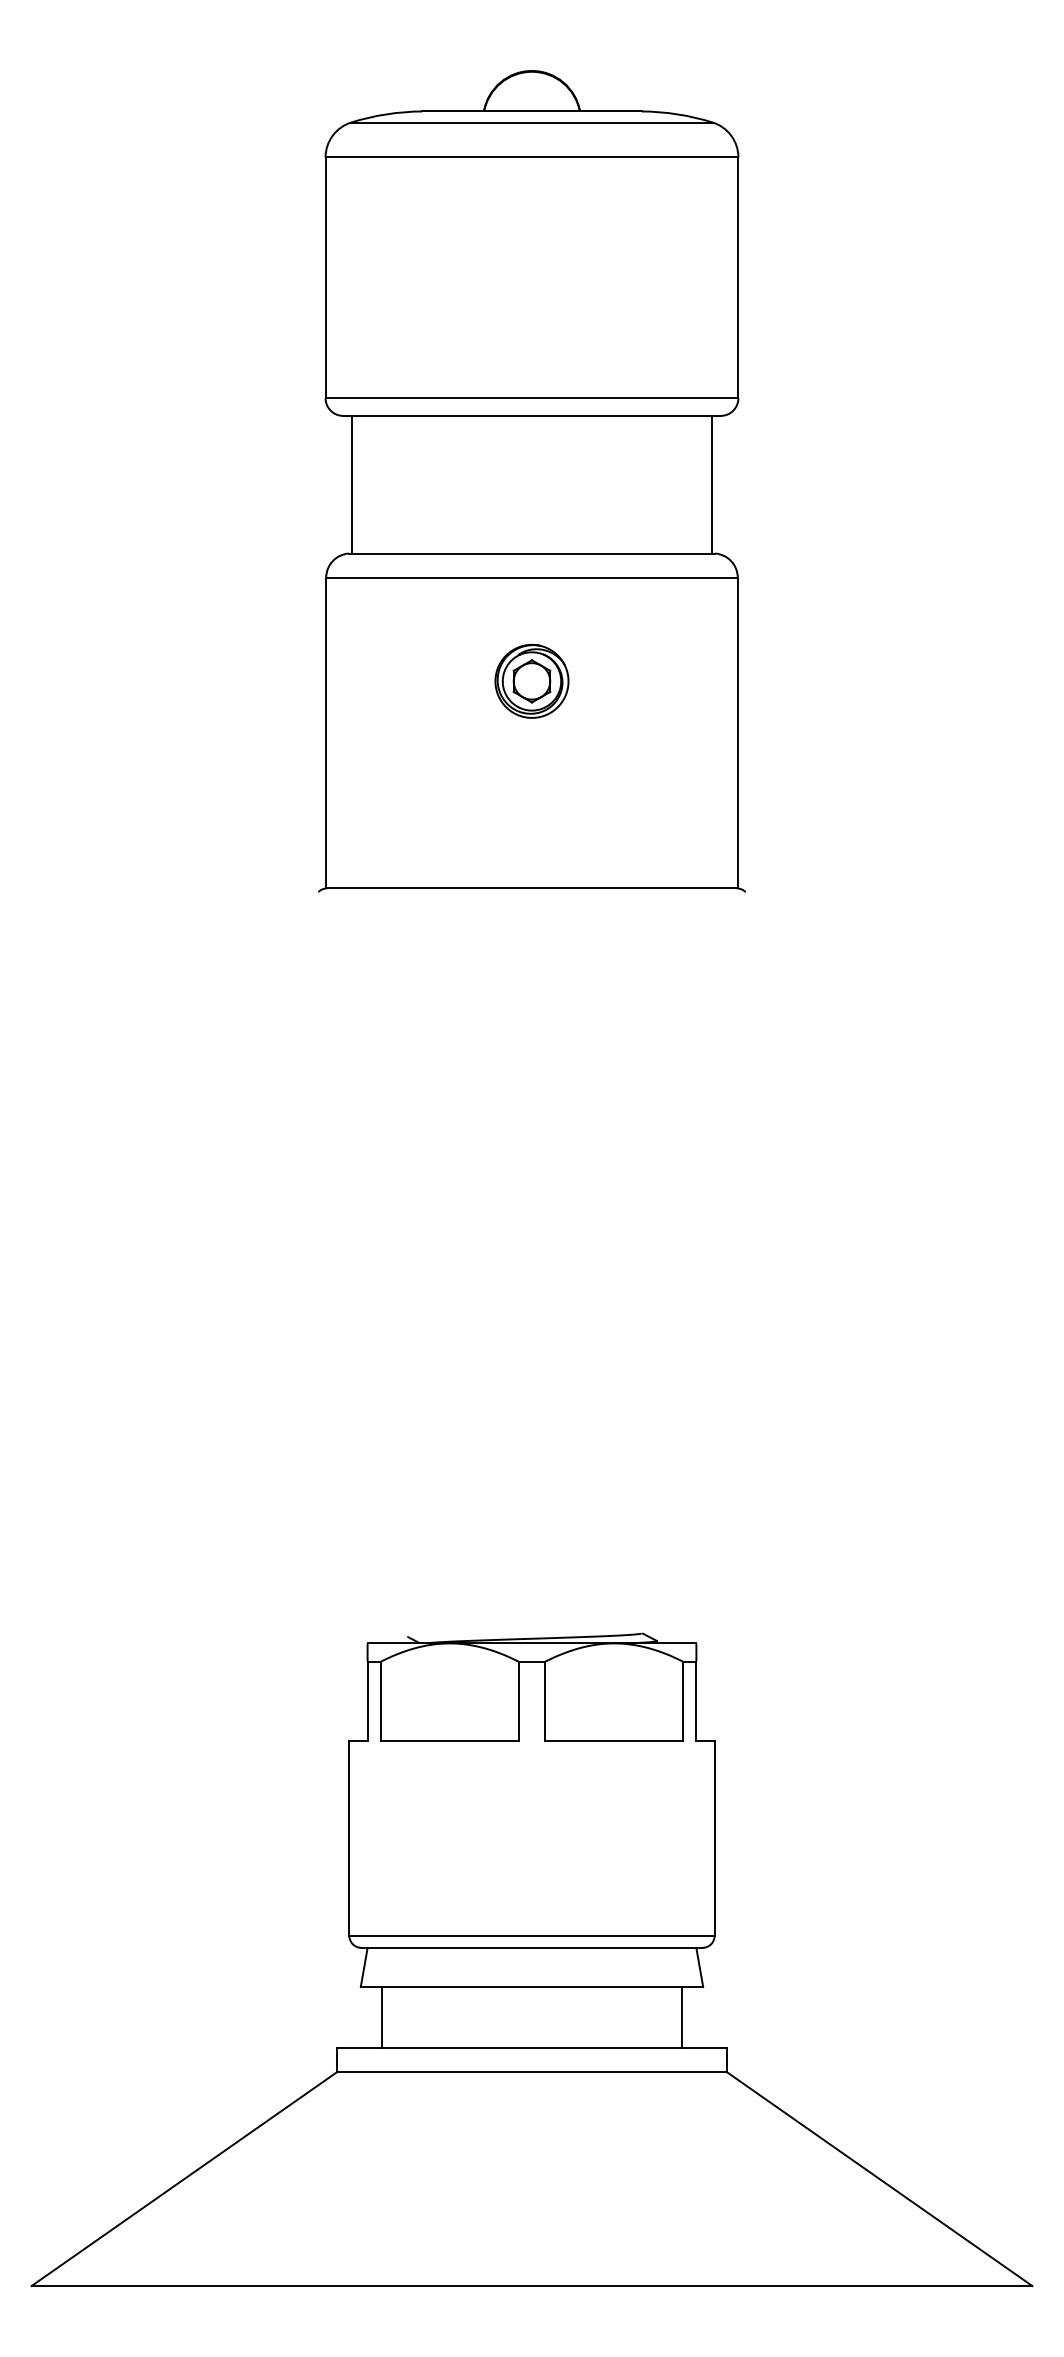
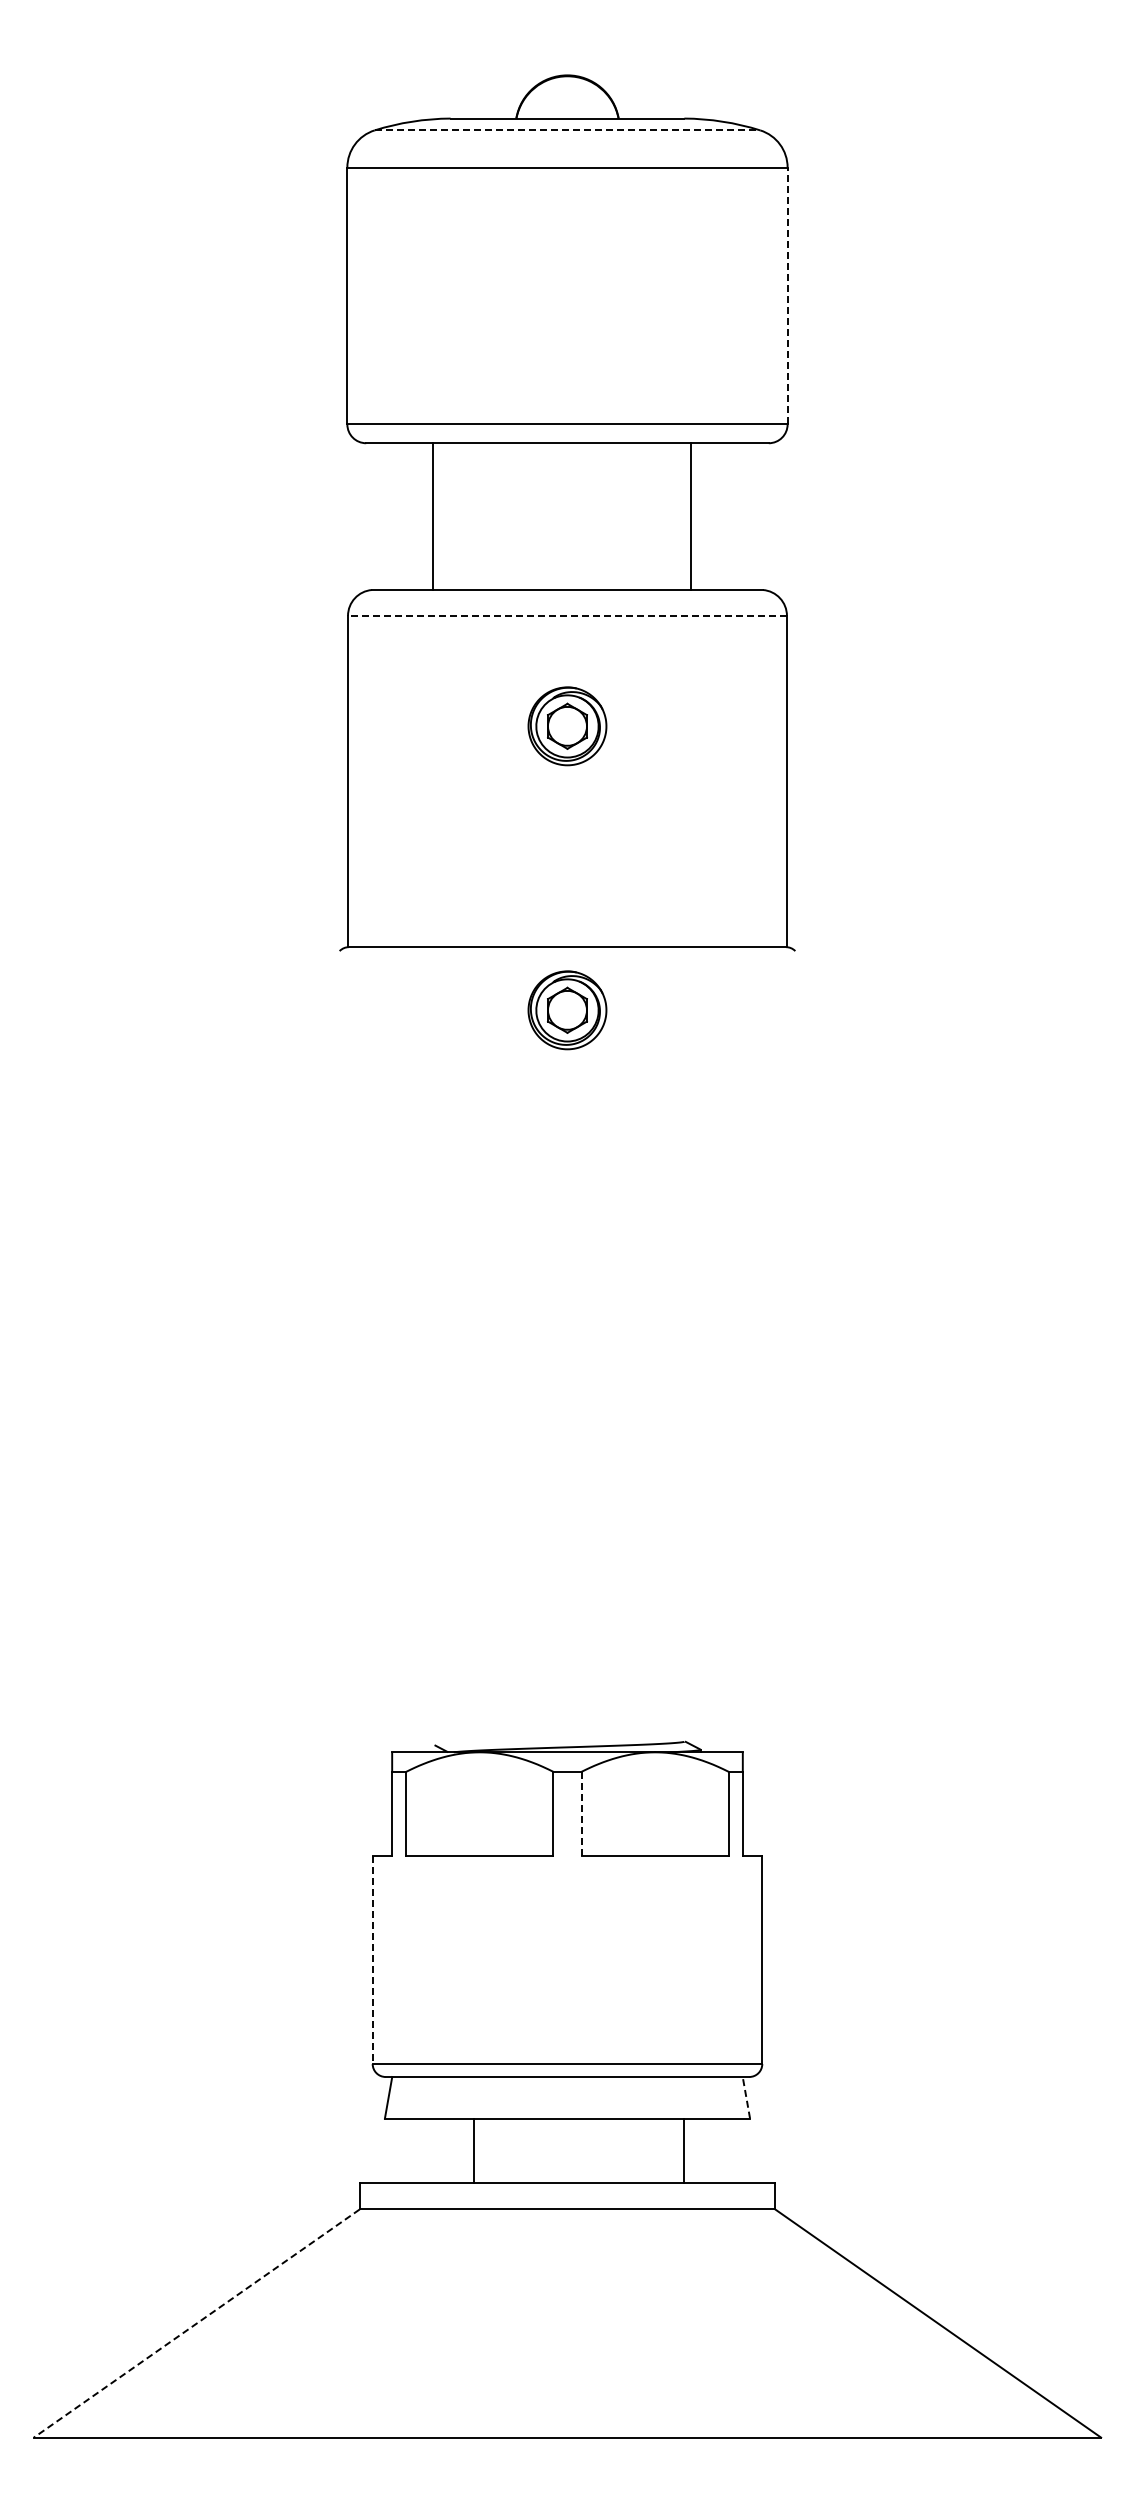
line: (532, 122) -> (567, 130), solid -> dashed
line: (738, 277) -> (787, 295), solid -> dashed
line: (351, 484) -> (432, 516), moved
line: (712, 484) -> (691, 516), moved
line: (531, 577) -> (566, 615), solid -> dashed
part: (532, 947) -> (567, 1010), added
line: (545, 1701) -> (581, 1814), solid -> dashed
line: (349, 1838) -> (372, 1960), solid -> dashed
line: (699, 1967) -> (746, 2097), solid -> dashed
line: (381, 2016) -> (474, 2150), moved
line: (682, 2016) -> (683, 2150), moved
line: (184, 2179) -> (196, 2323), solid -> dashed

